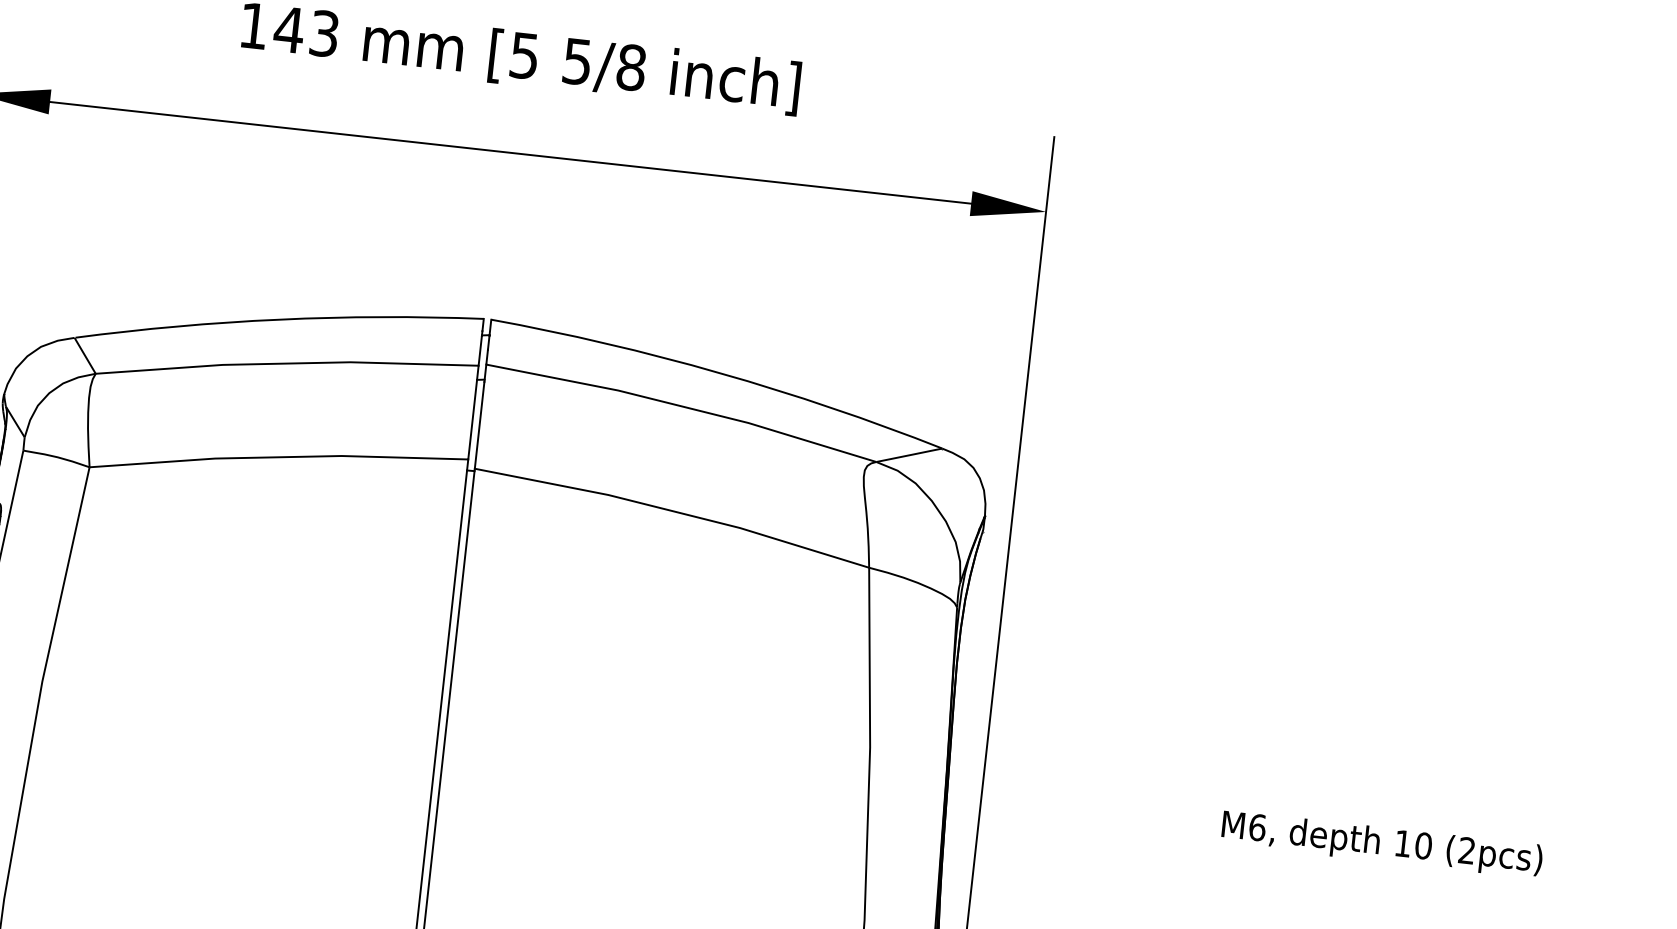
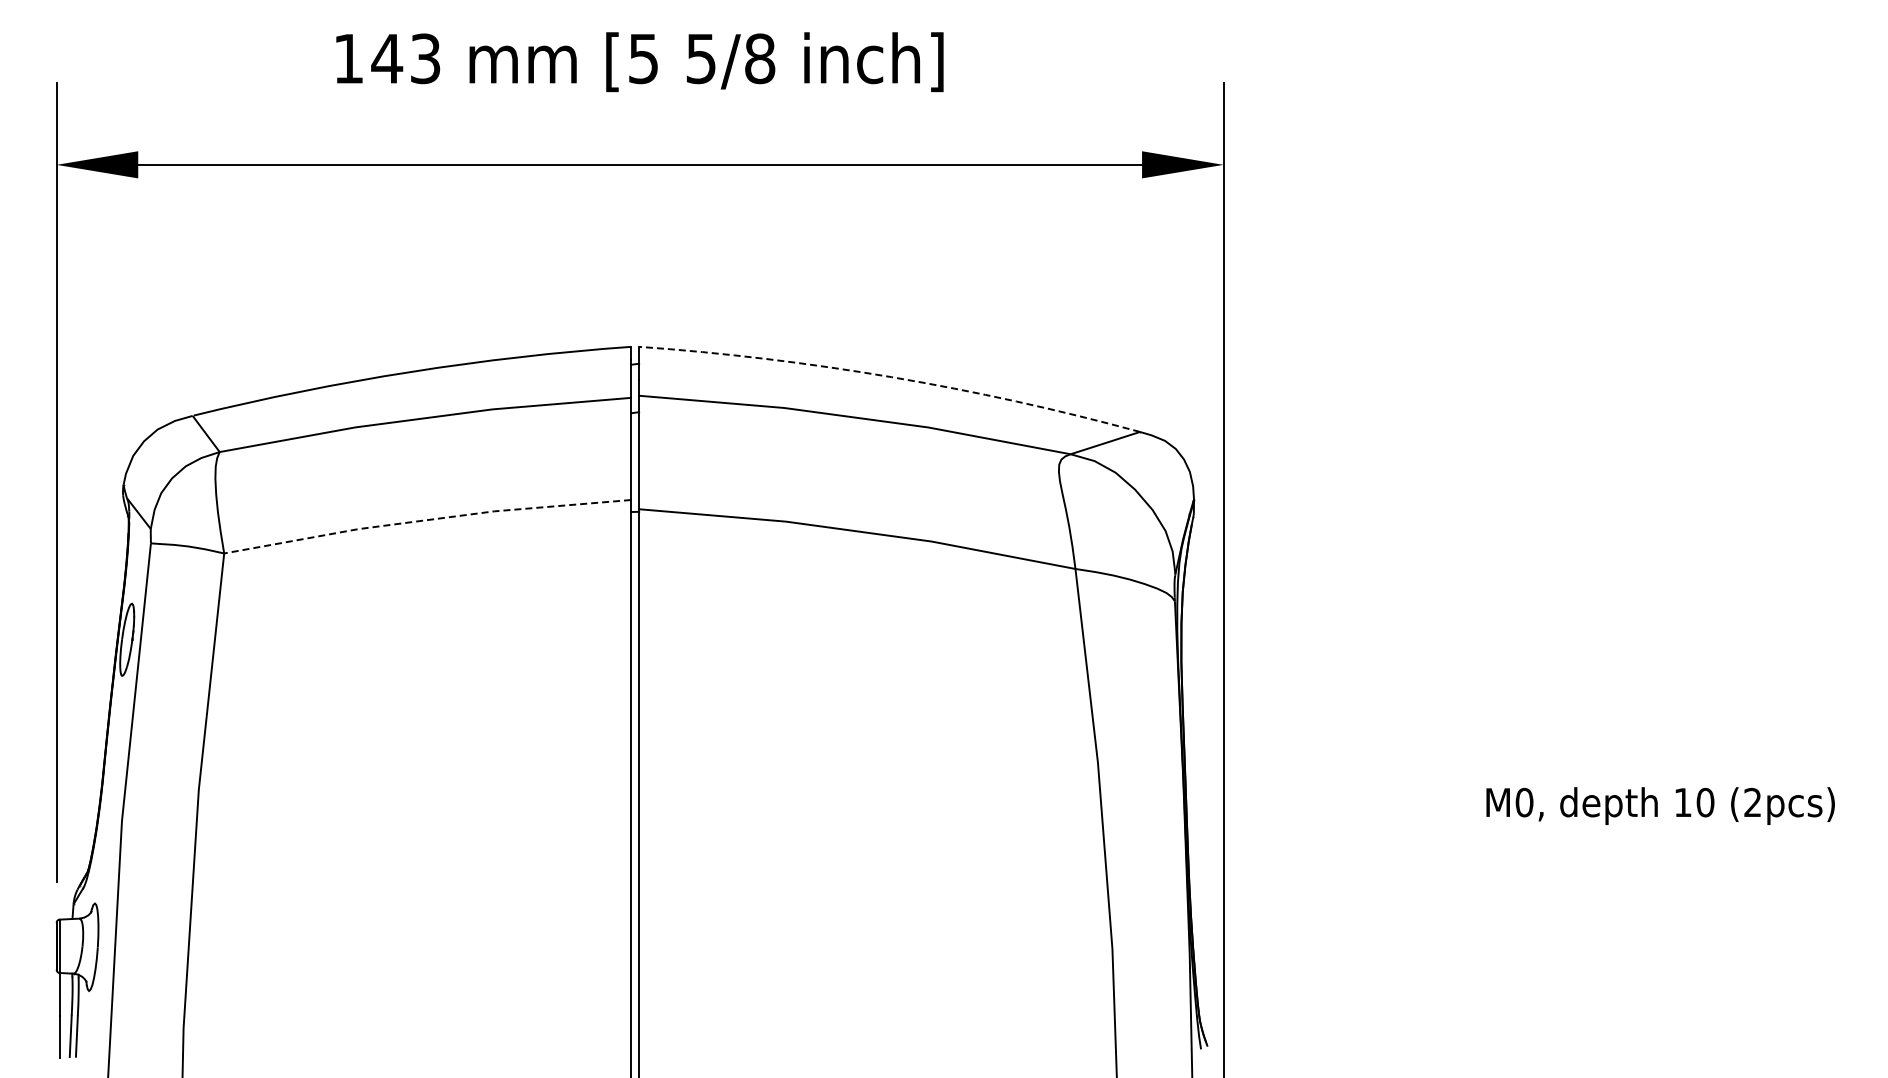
arc: (719, 373) -> (891, 377), solid -> dashed
line: (278, 457) -> (426, 520), solid -> dashed
text: (1257, 827) -> (1524, 802), M6, -> M0,

